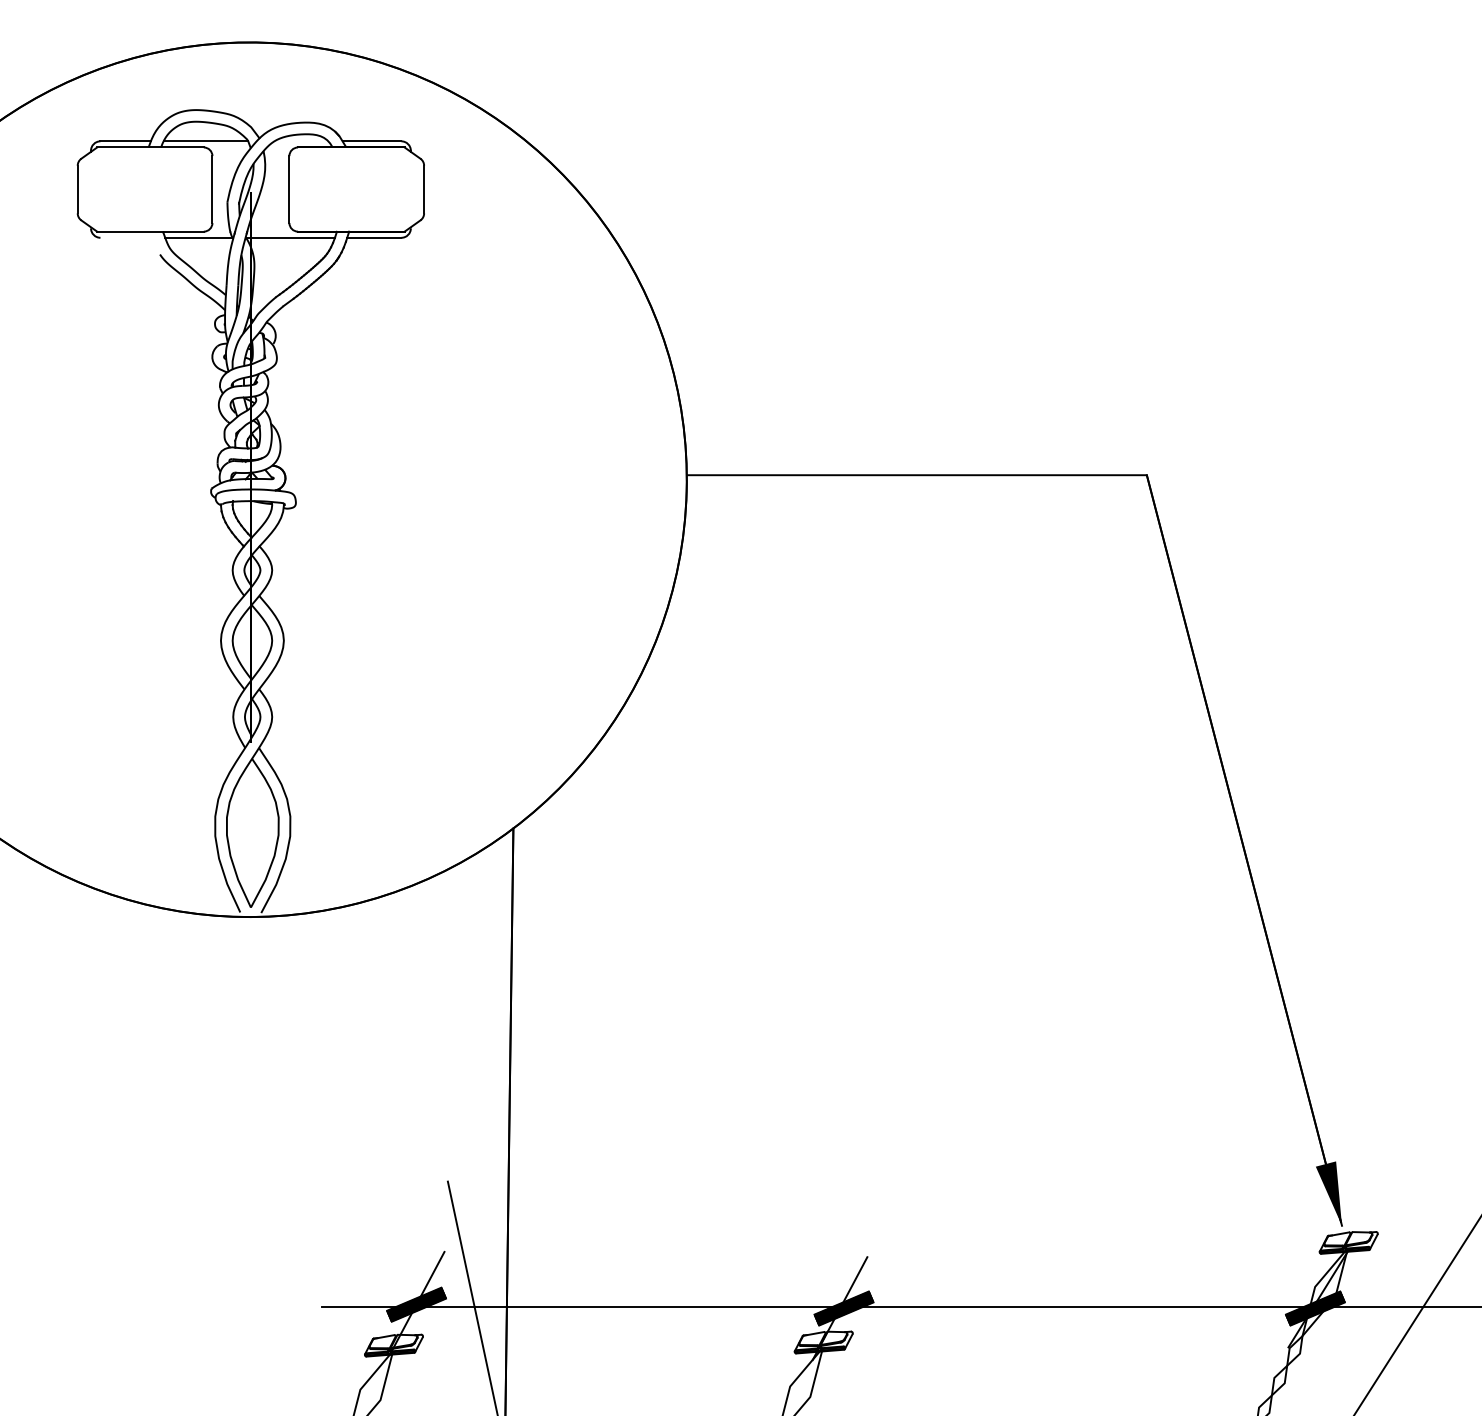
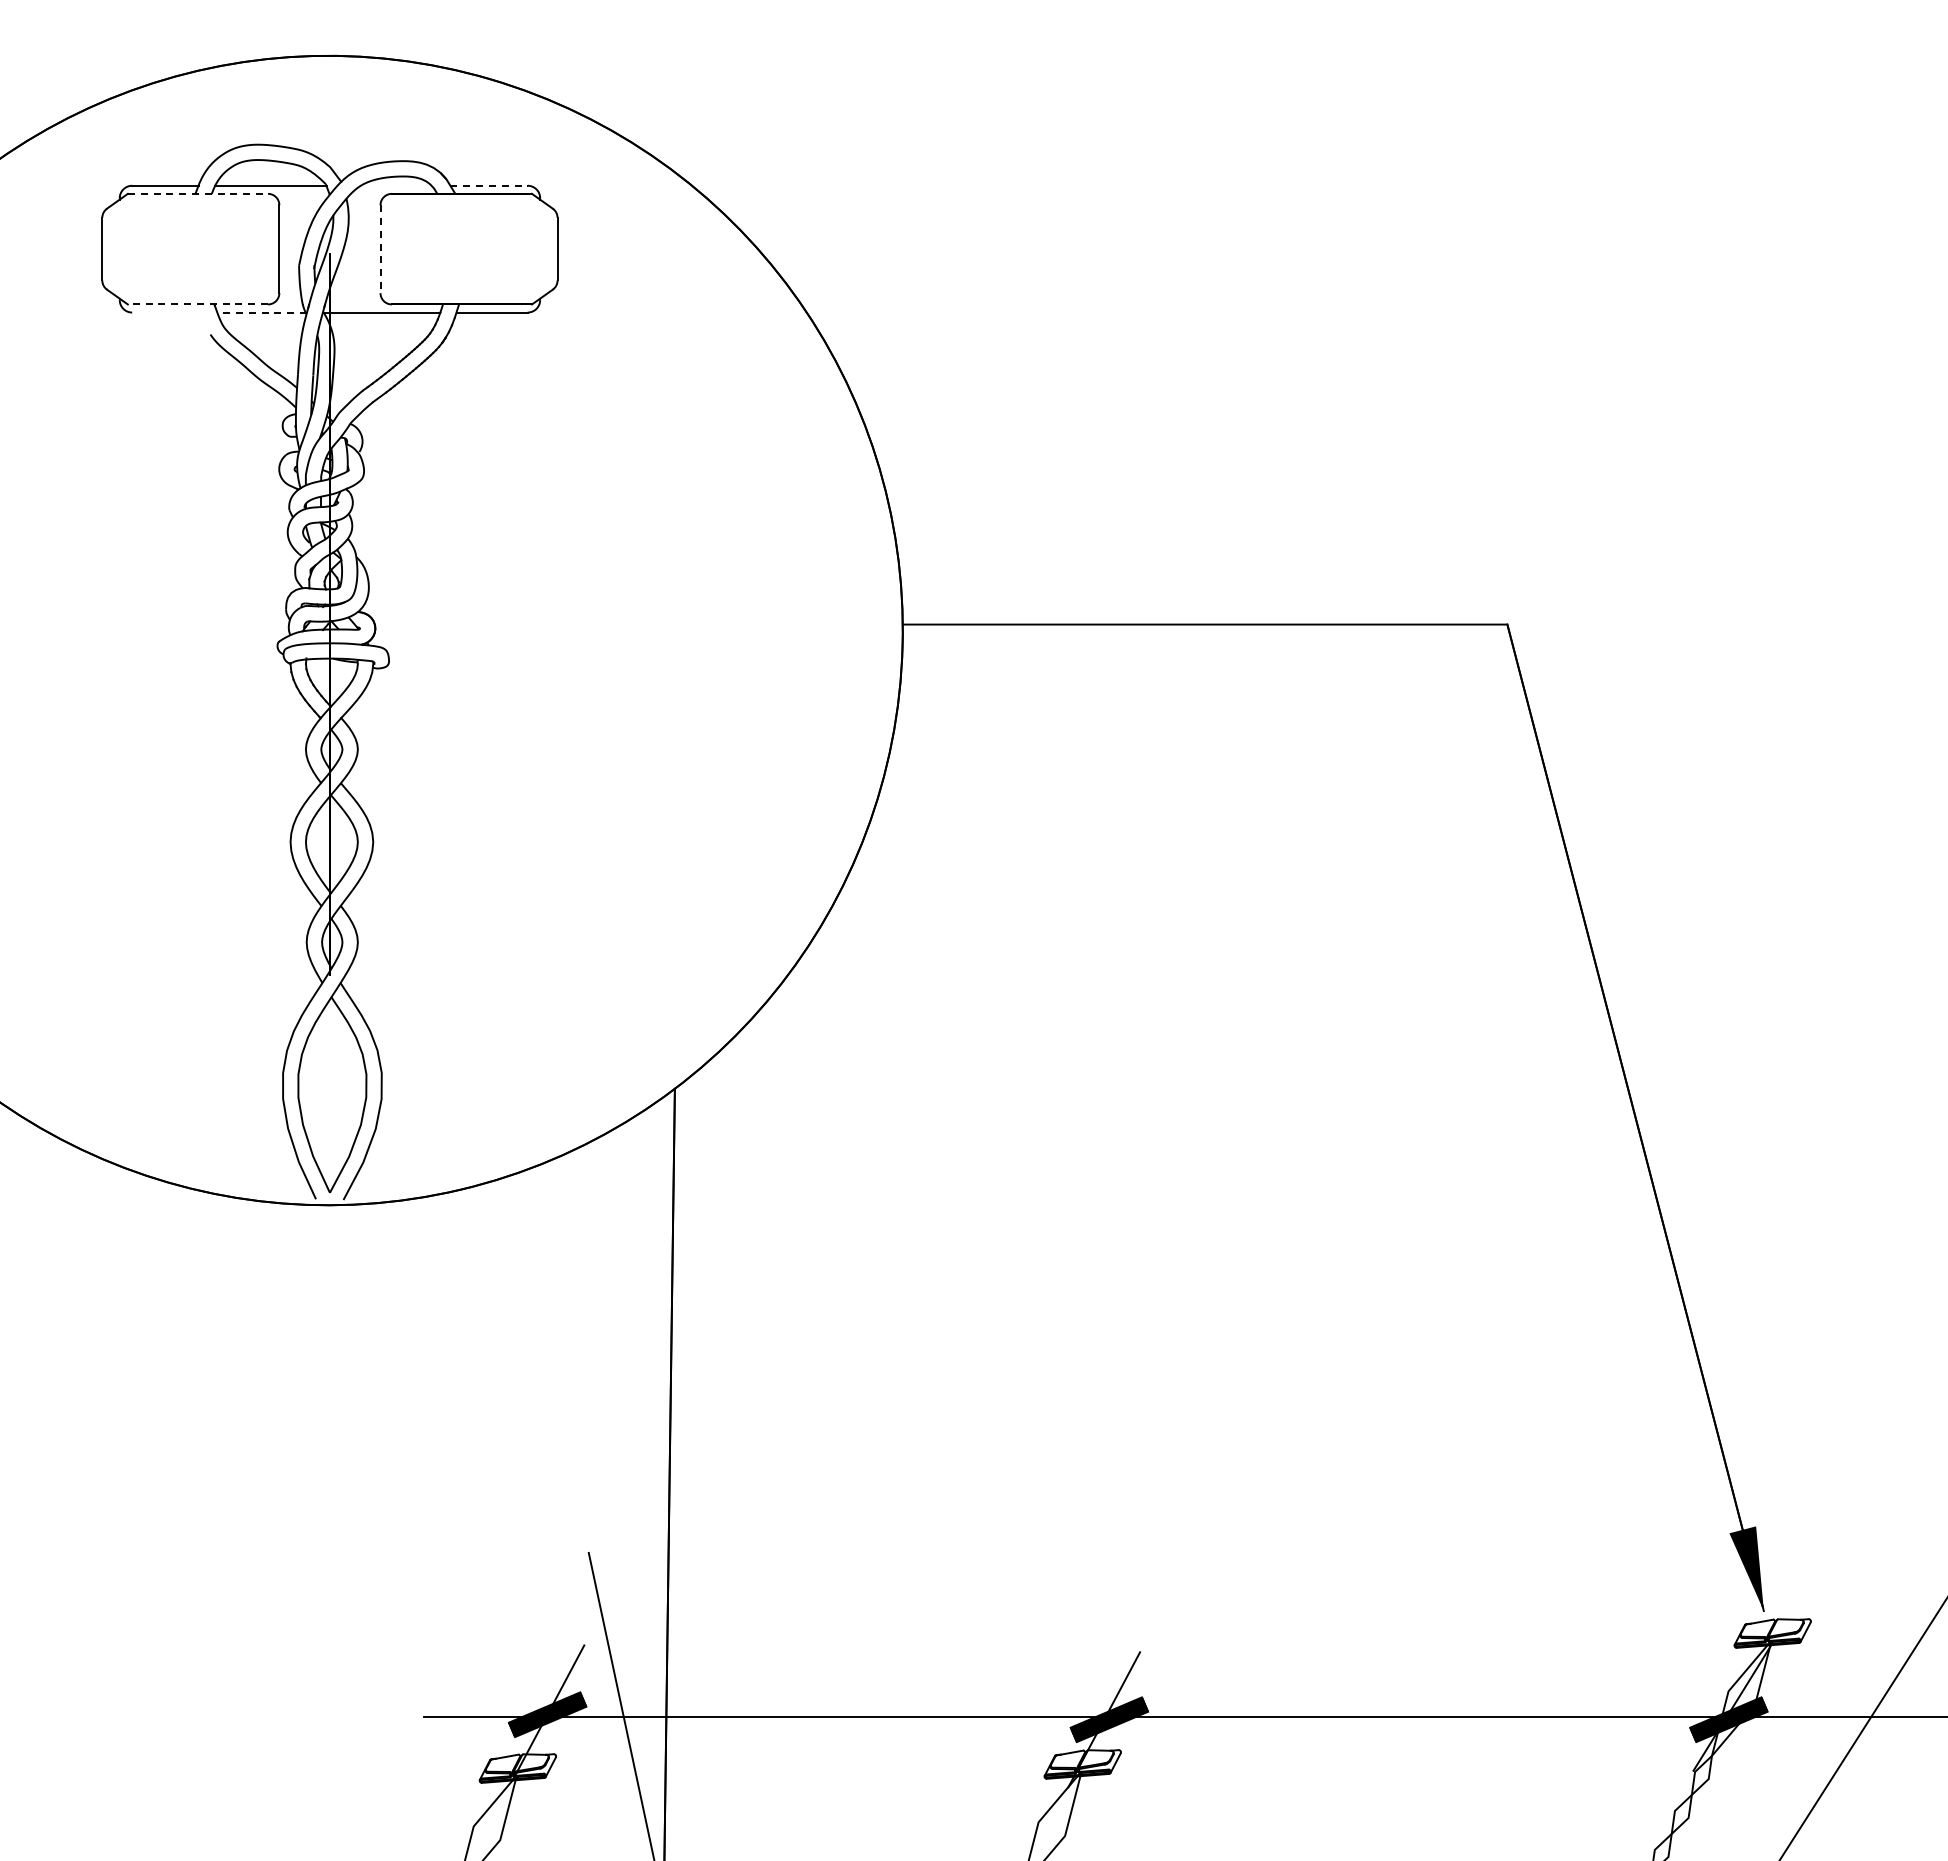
line: (372, 141) -> (489, 185), solid -> dashed
line: (150, 147) -> (198, 193), solid -> dashed
line: (289, 189) -> (380, 249), solid -> dashed
line: (150, 231) -> (197, 304), solid -> dashed
line: (199, 237) -> (262, 312), solid -> dashed

